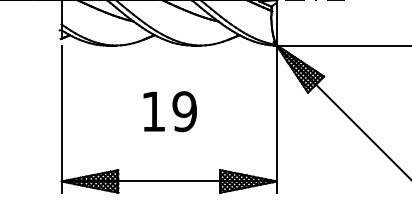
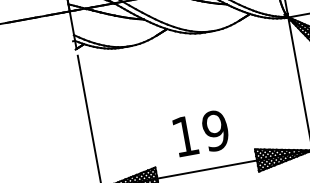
text: (169, 111) -> (200, 133), moved

